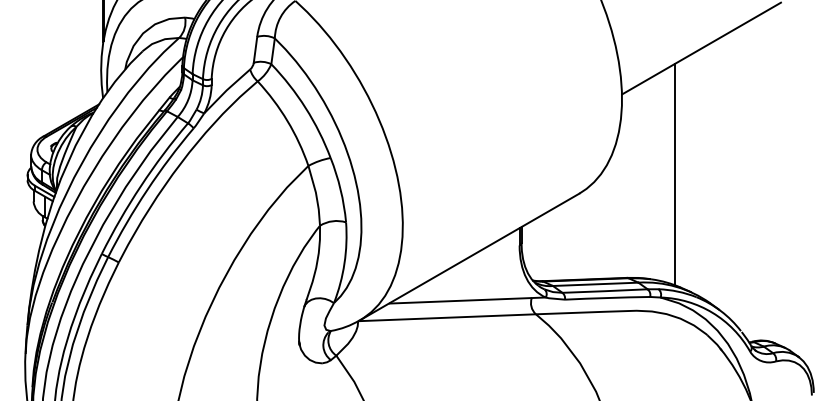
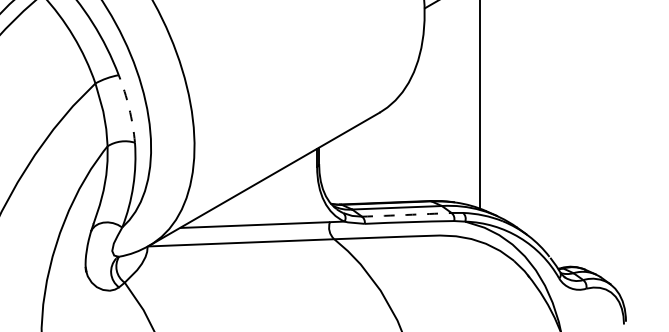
arc: (340, 189) -> (129, 108), solid -> dashed
arc: (605, 291) -> (407, 215), solid -> dashed

